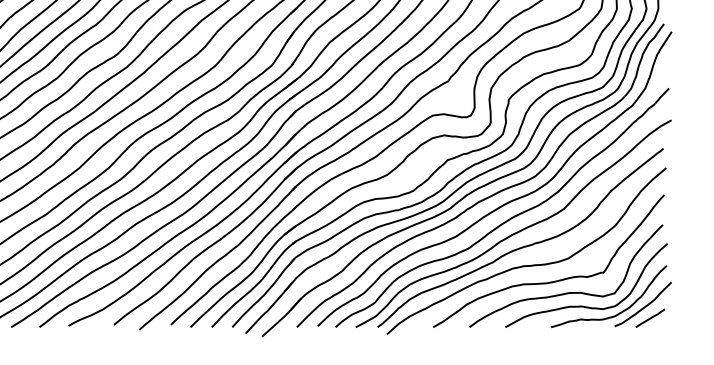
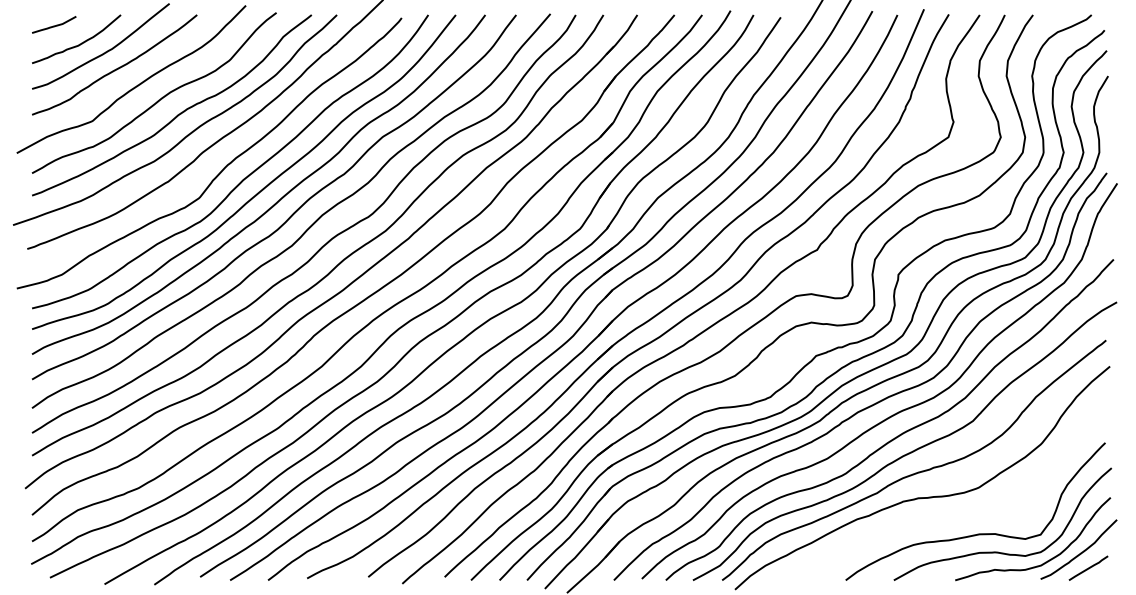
curve: (552, 281) -> (957, 518), removed

